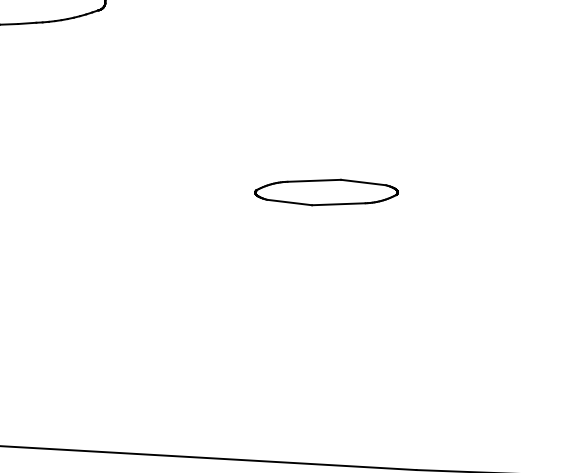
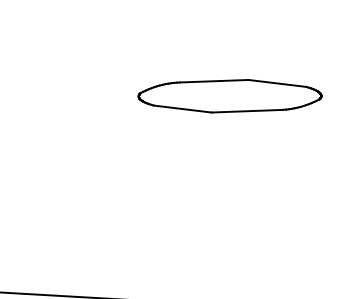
part: (326, 192) -> (229, 96), size x1.67

